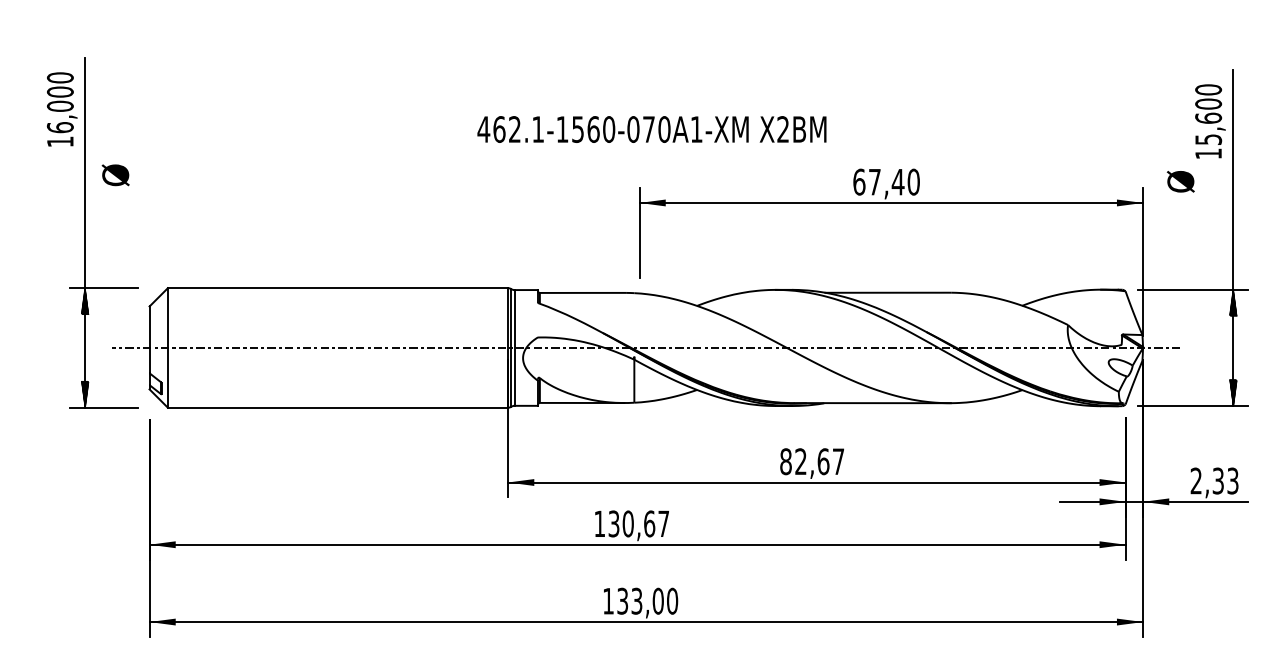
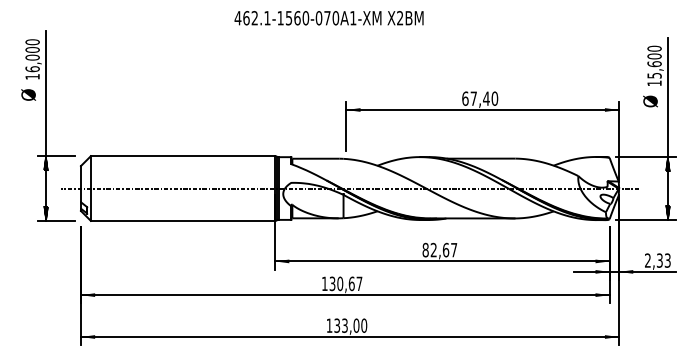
text: (650, 130) -> (328, 18), moved
text: (115, 174) -> (28, 94), moved
text: (1180, 181) -> (650, 101), moved

